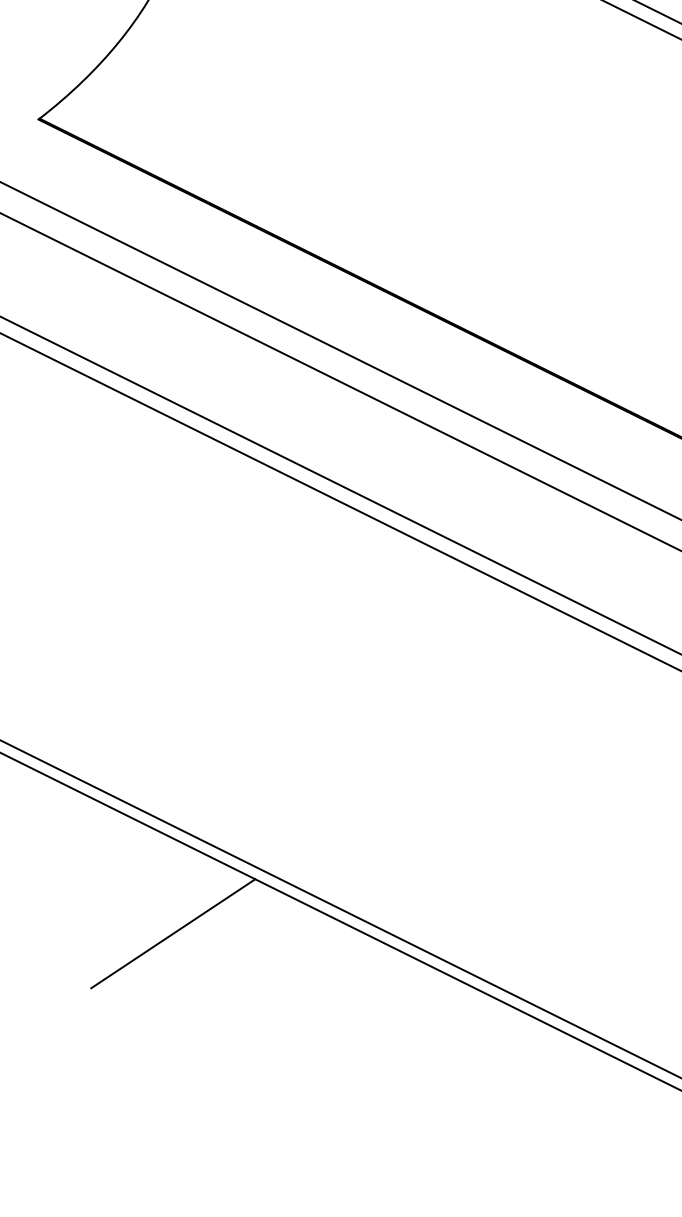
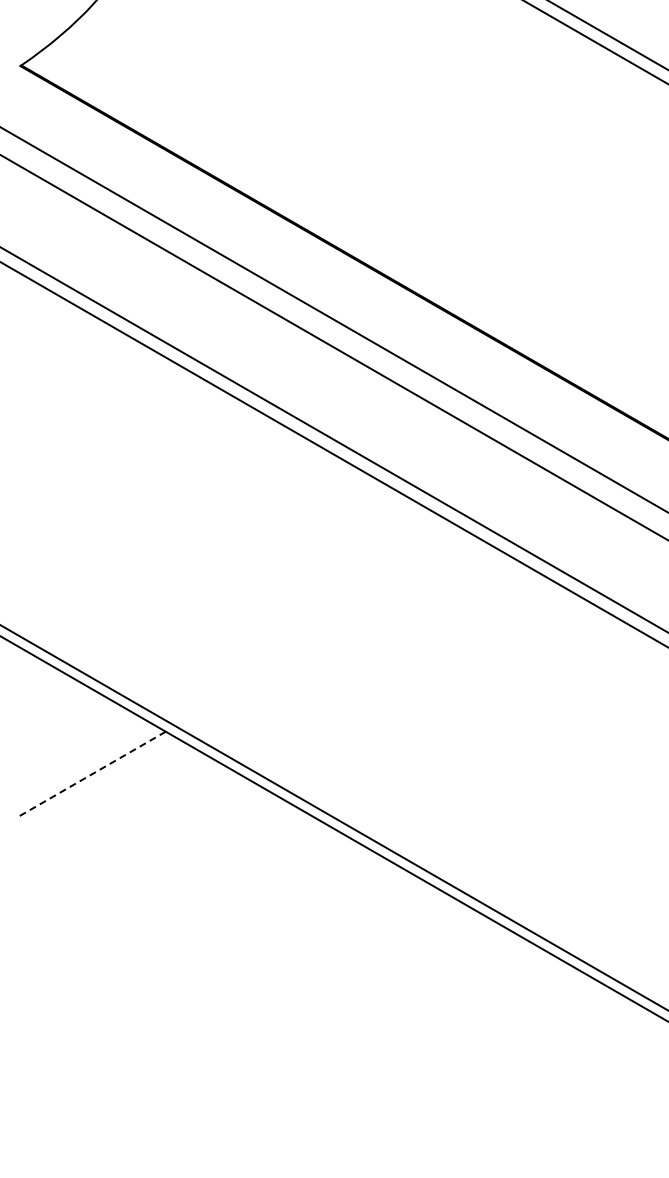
line: (173, 934) -> (92, 774), solid -> dashed

